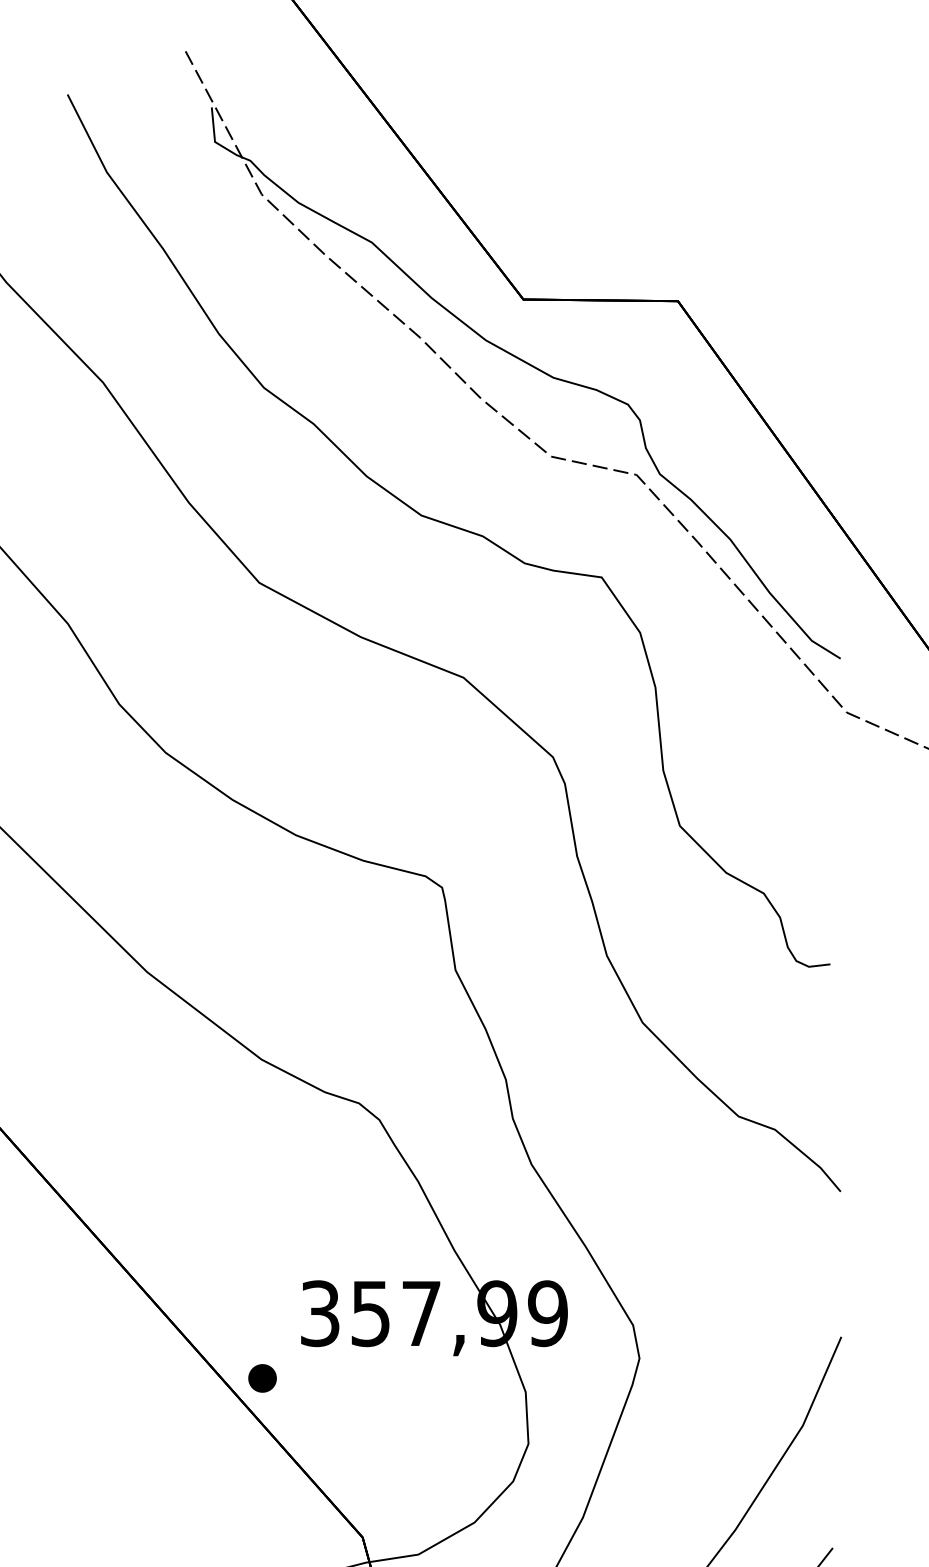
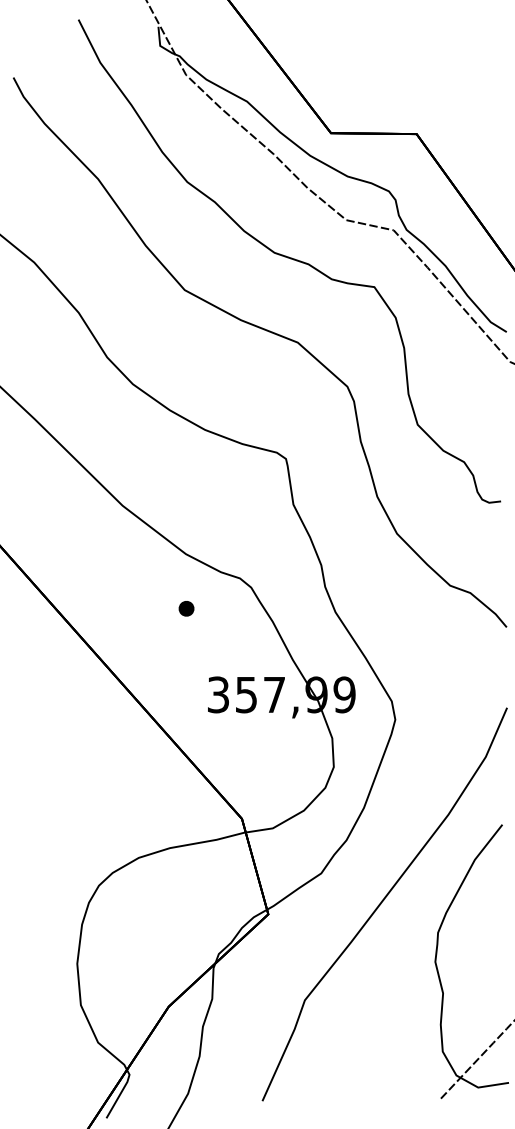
part: (262, 1377) -> (186, 608), moved

